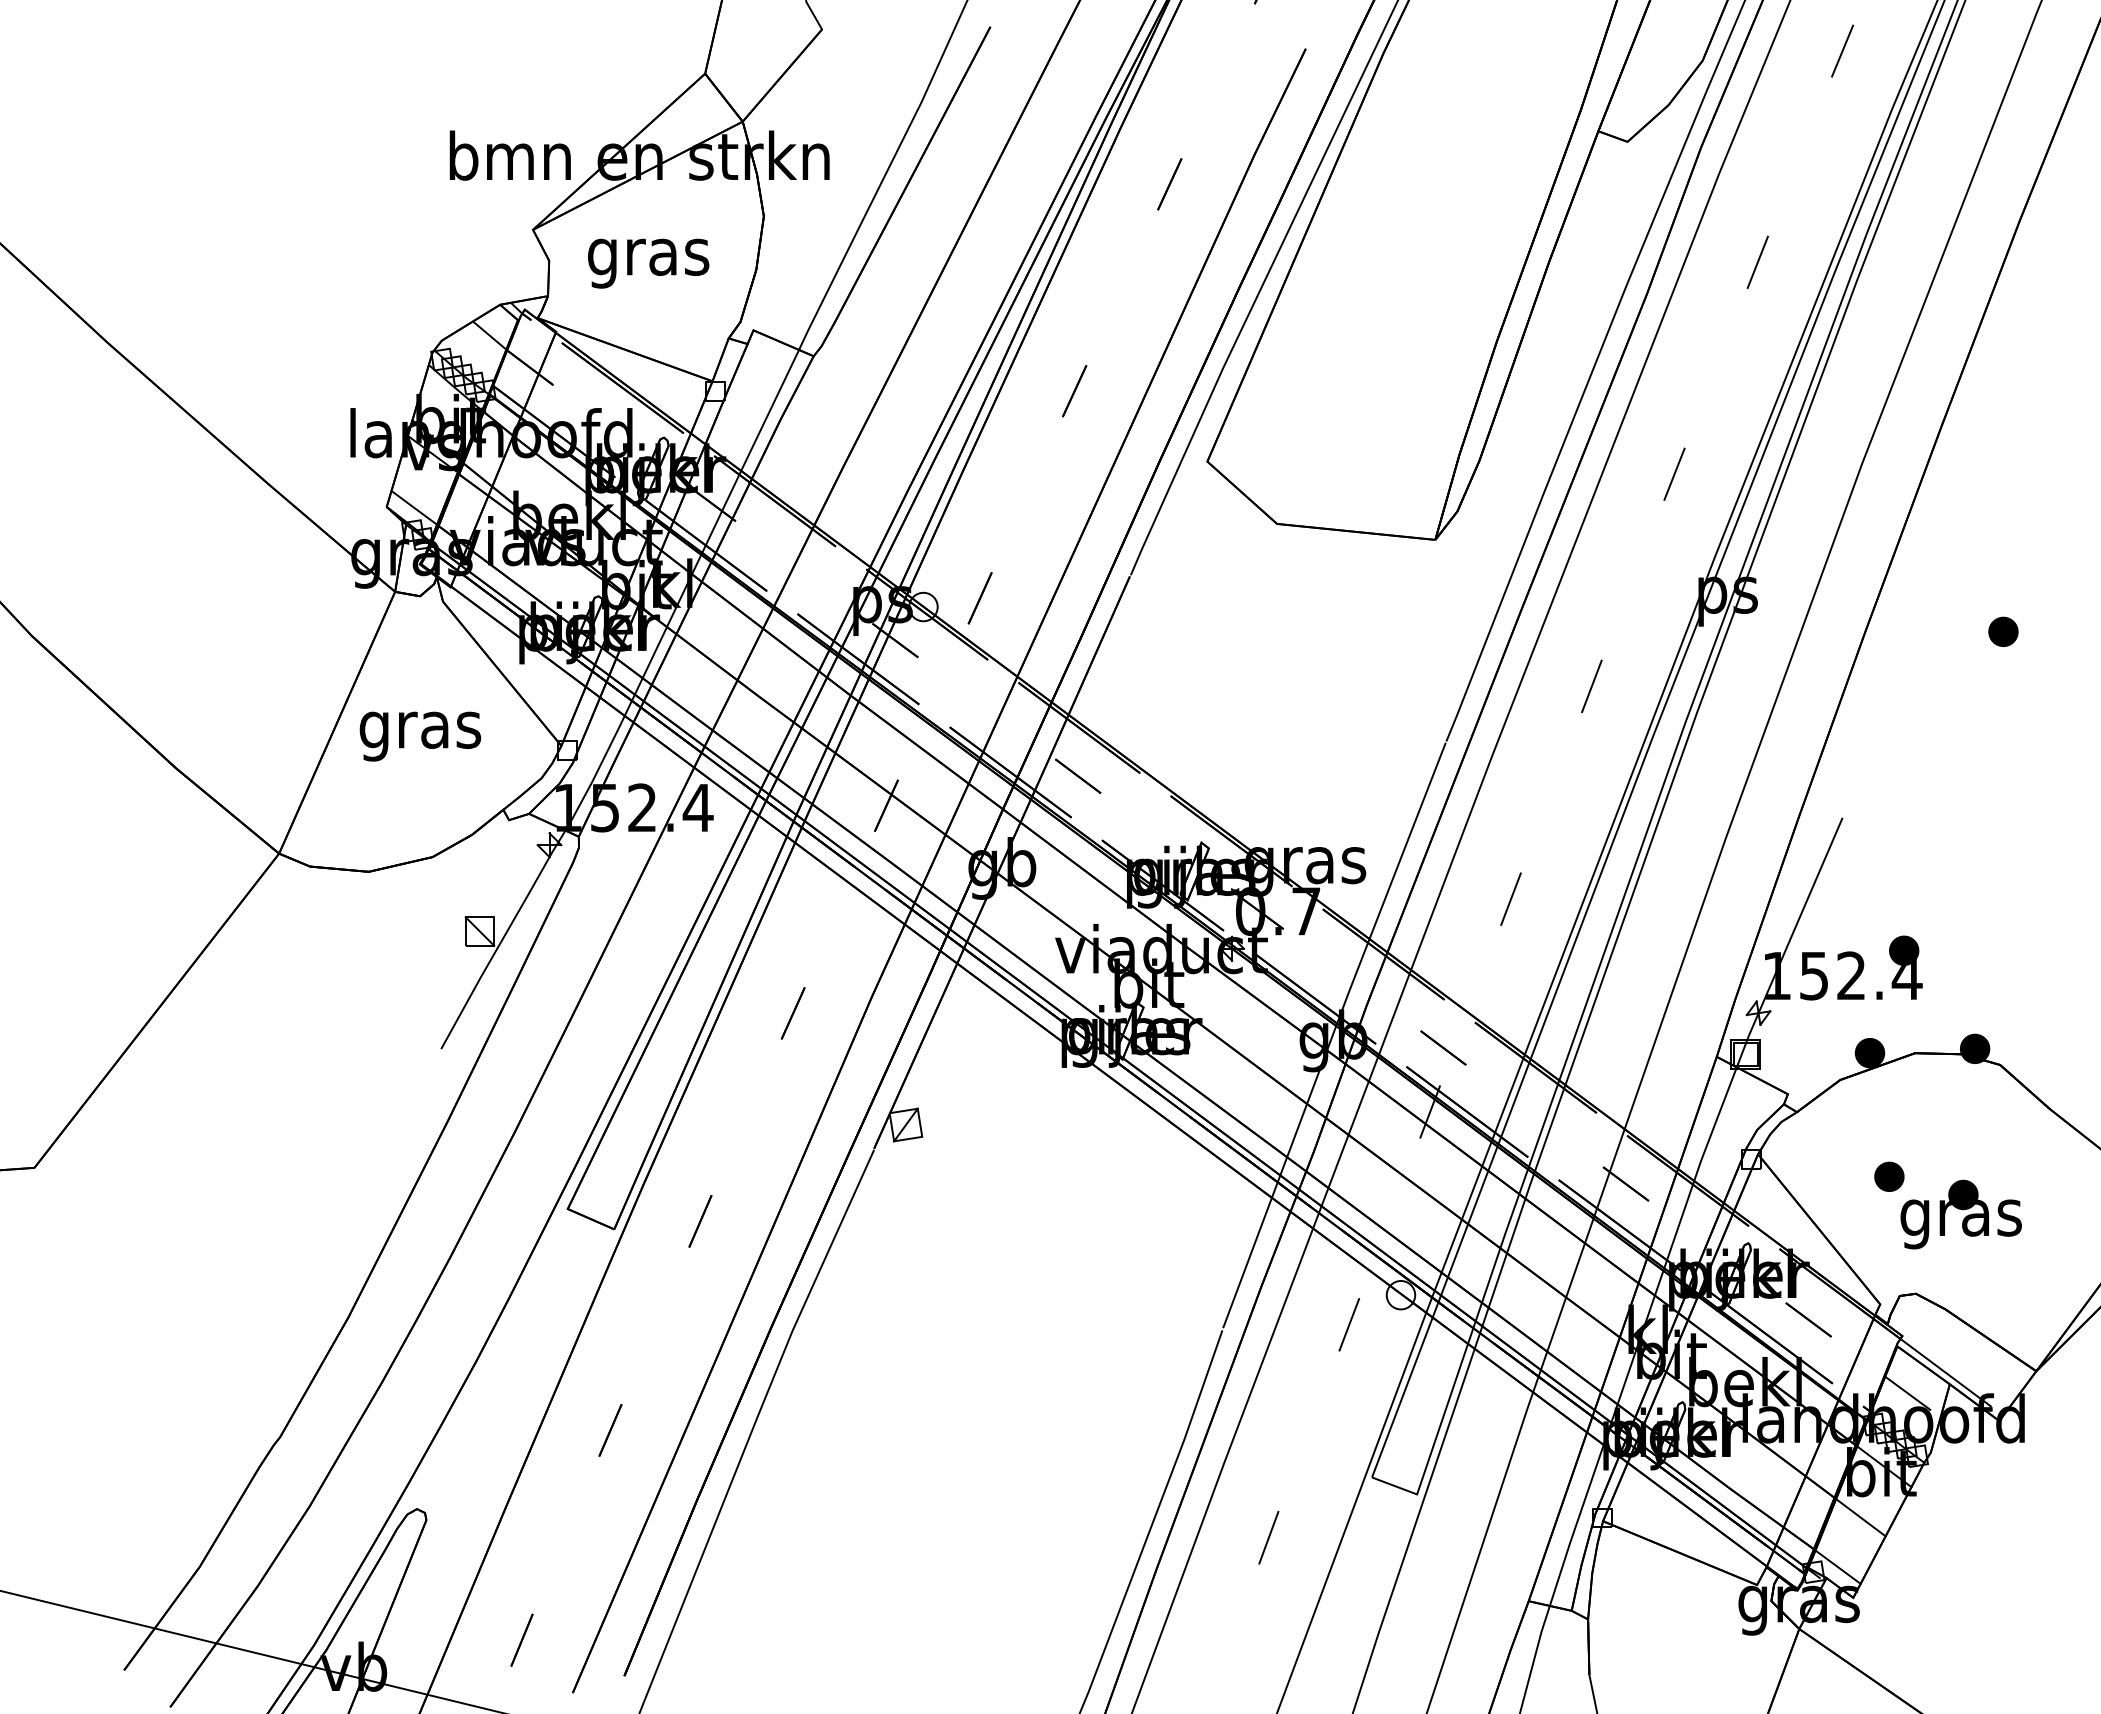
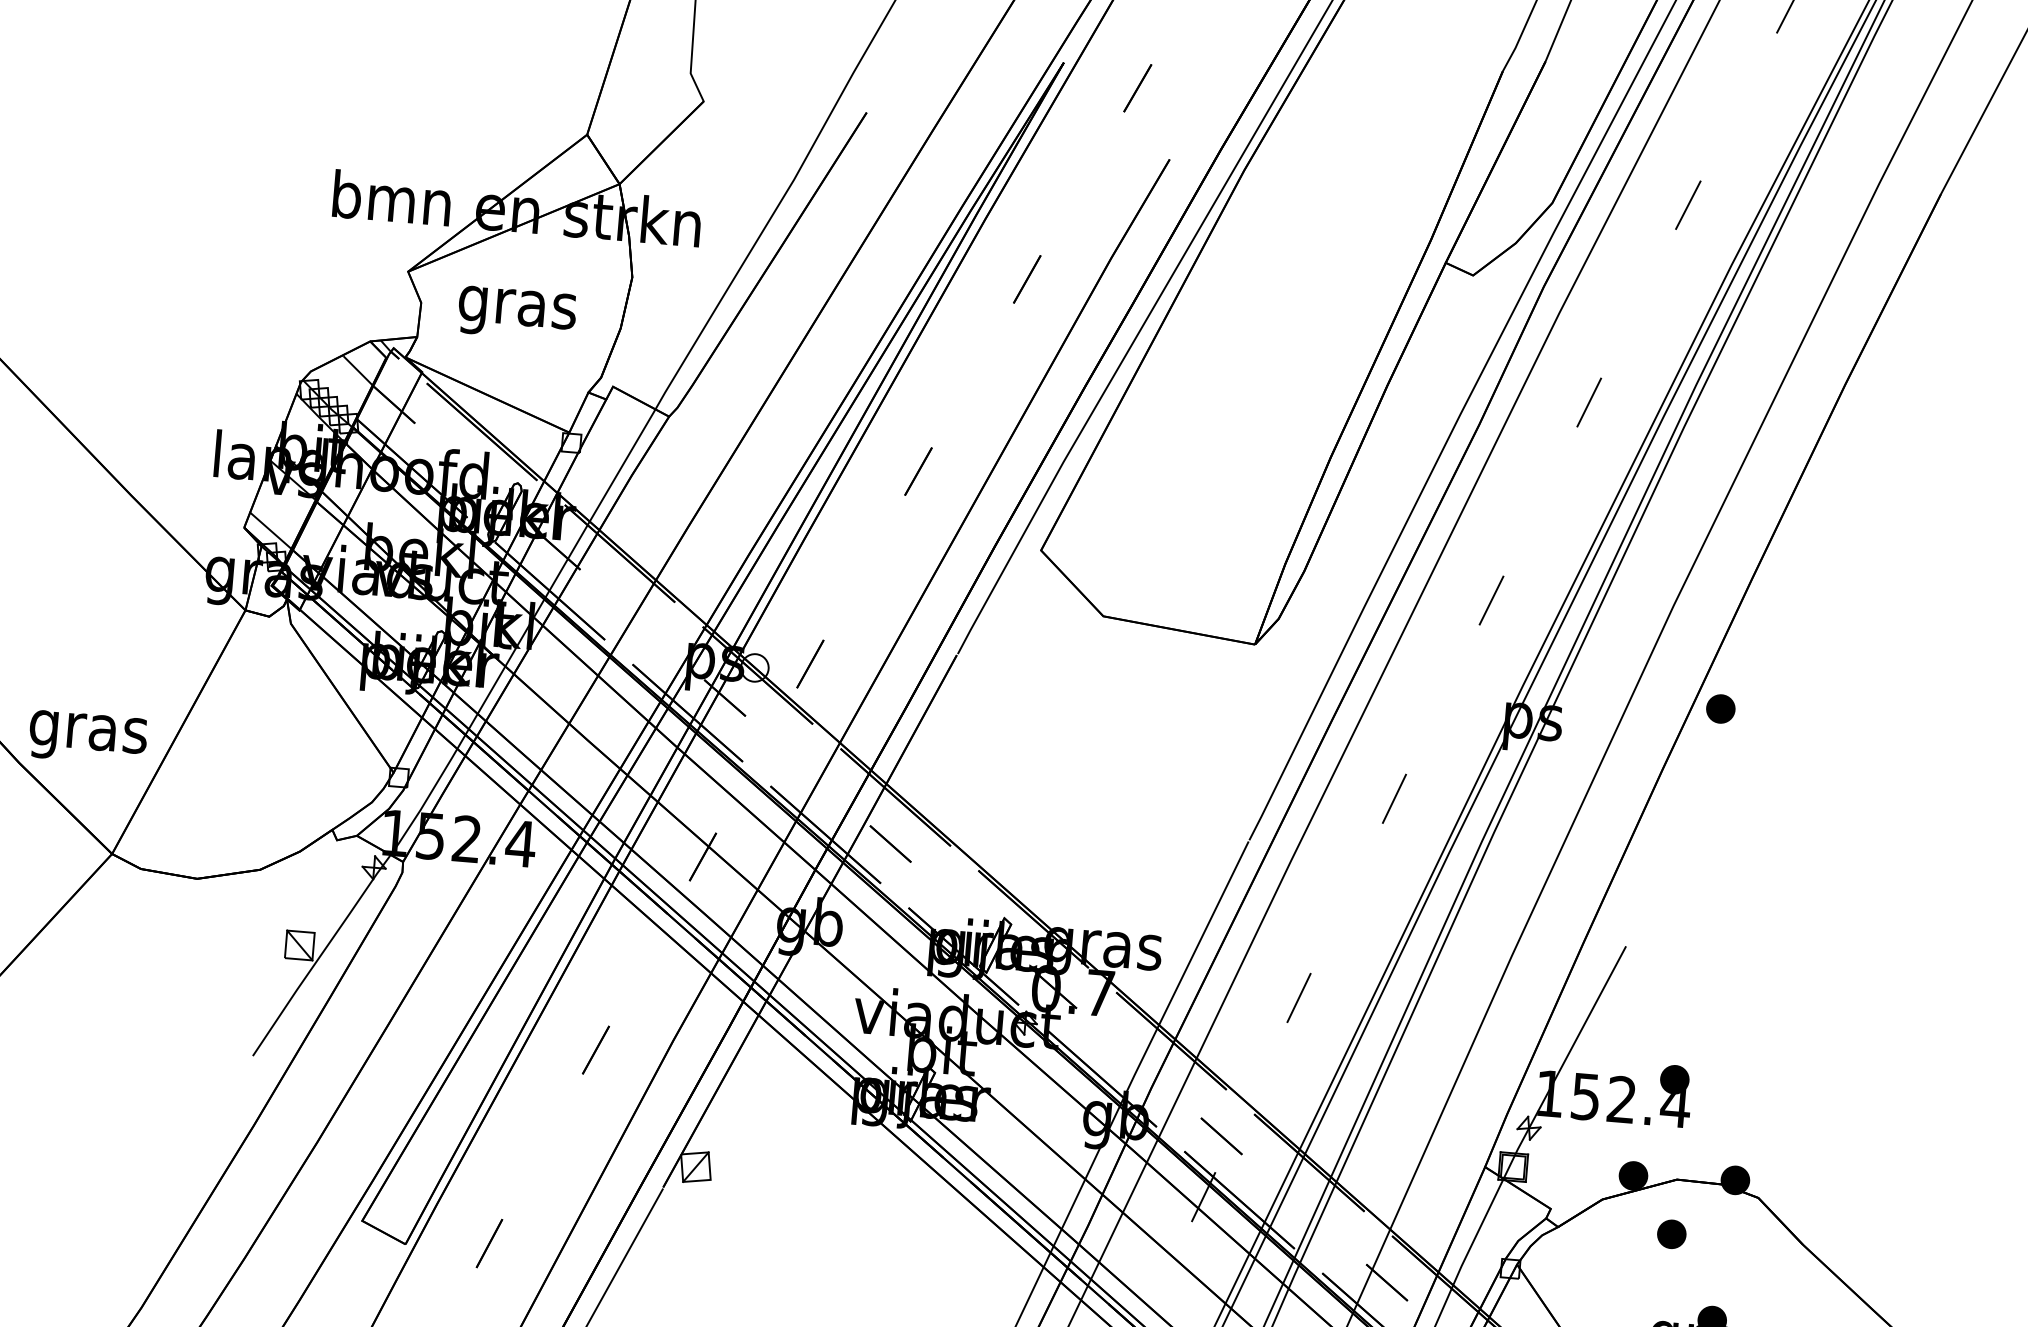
part: (2003, 631) -> (1720, 708), moved
text: (420, 736) -> (88, 737), moved
part: (1889, 1176) -> (1671, 1234), moved

